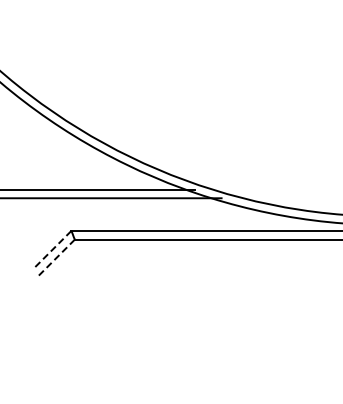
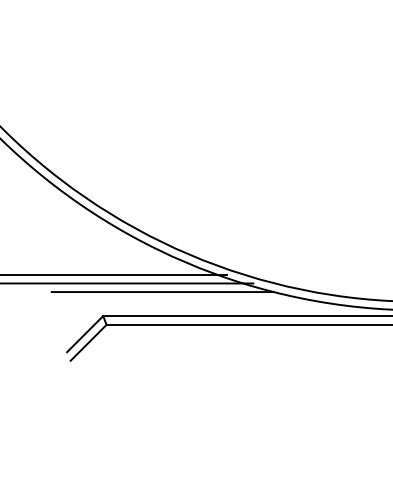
line: (130, 207) -> (162, 292), added
line: (53, 249) -> (85, 334), dashed -> solid
line: (56, 257) -> (88, 342), dashed -> solid

